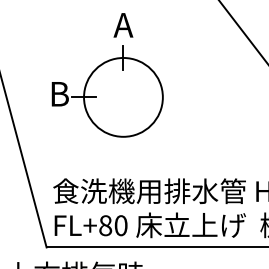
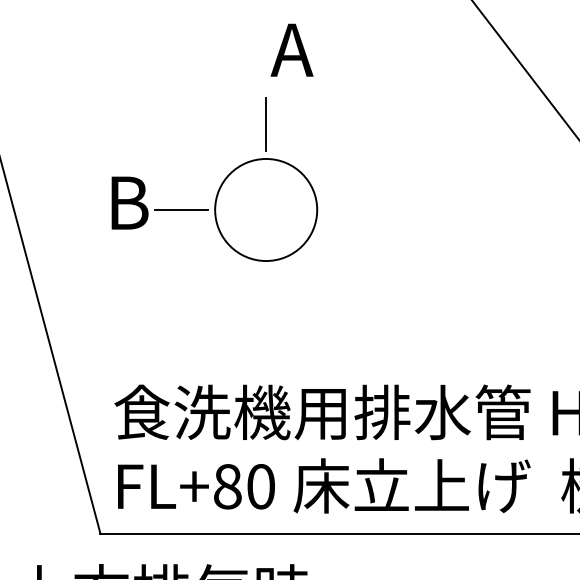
text: (123, 25) -> (292, 50), moved
circle: (123, 96) -> (266, 208), size x0.6

